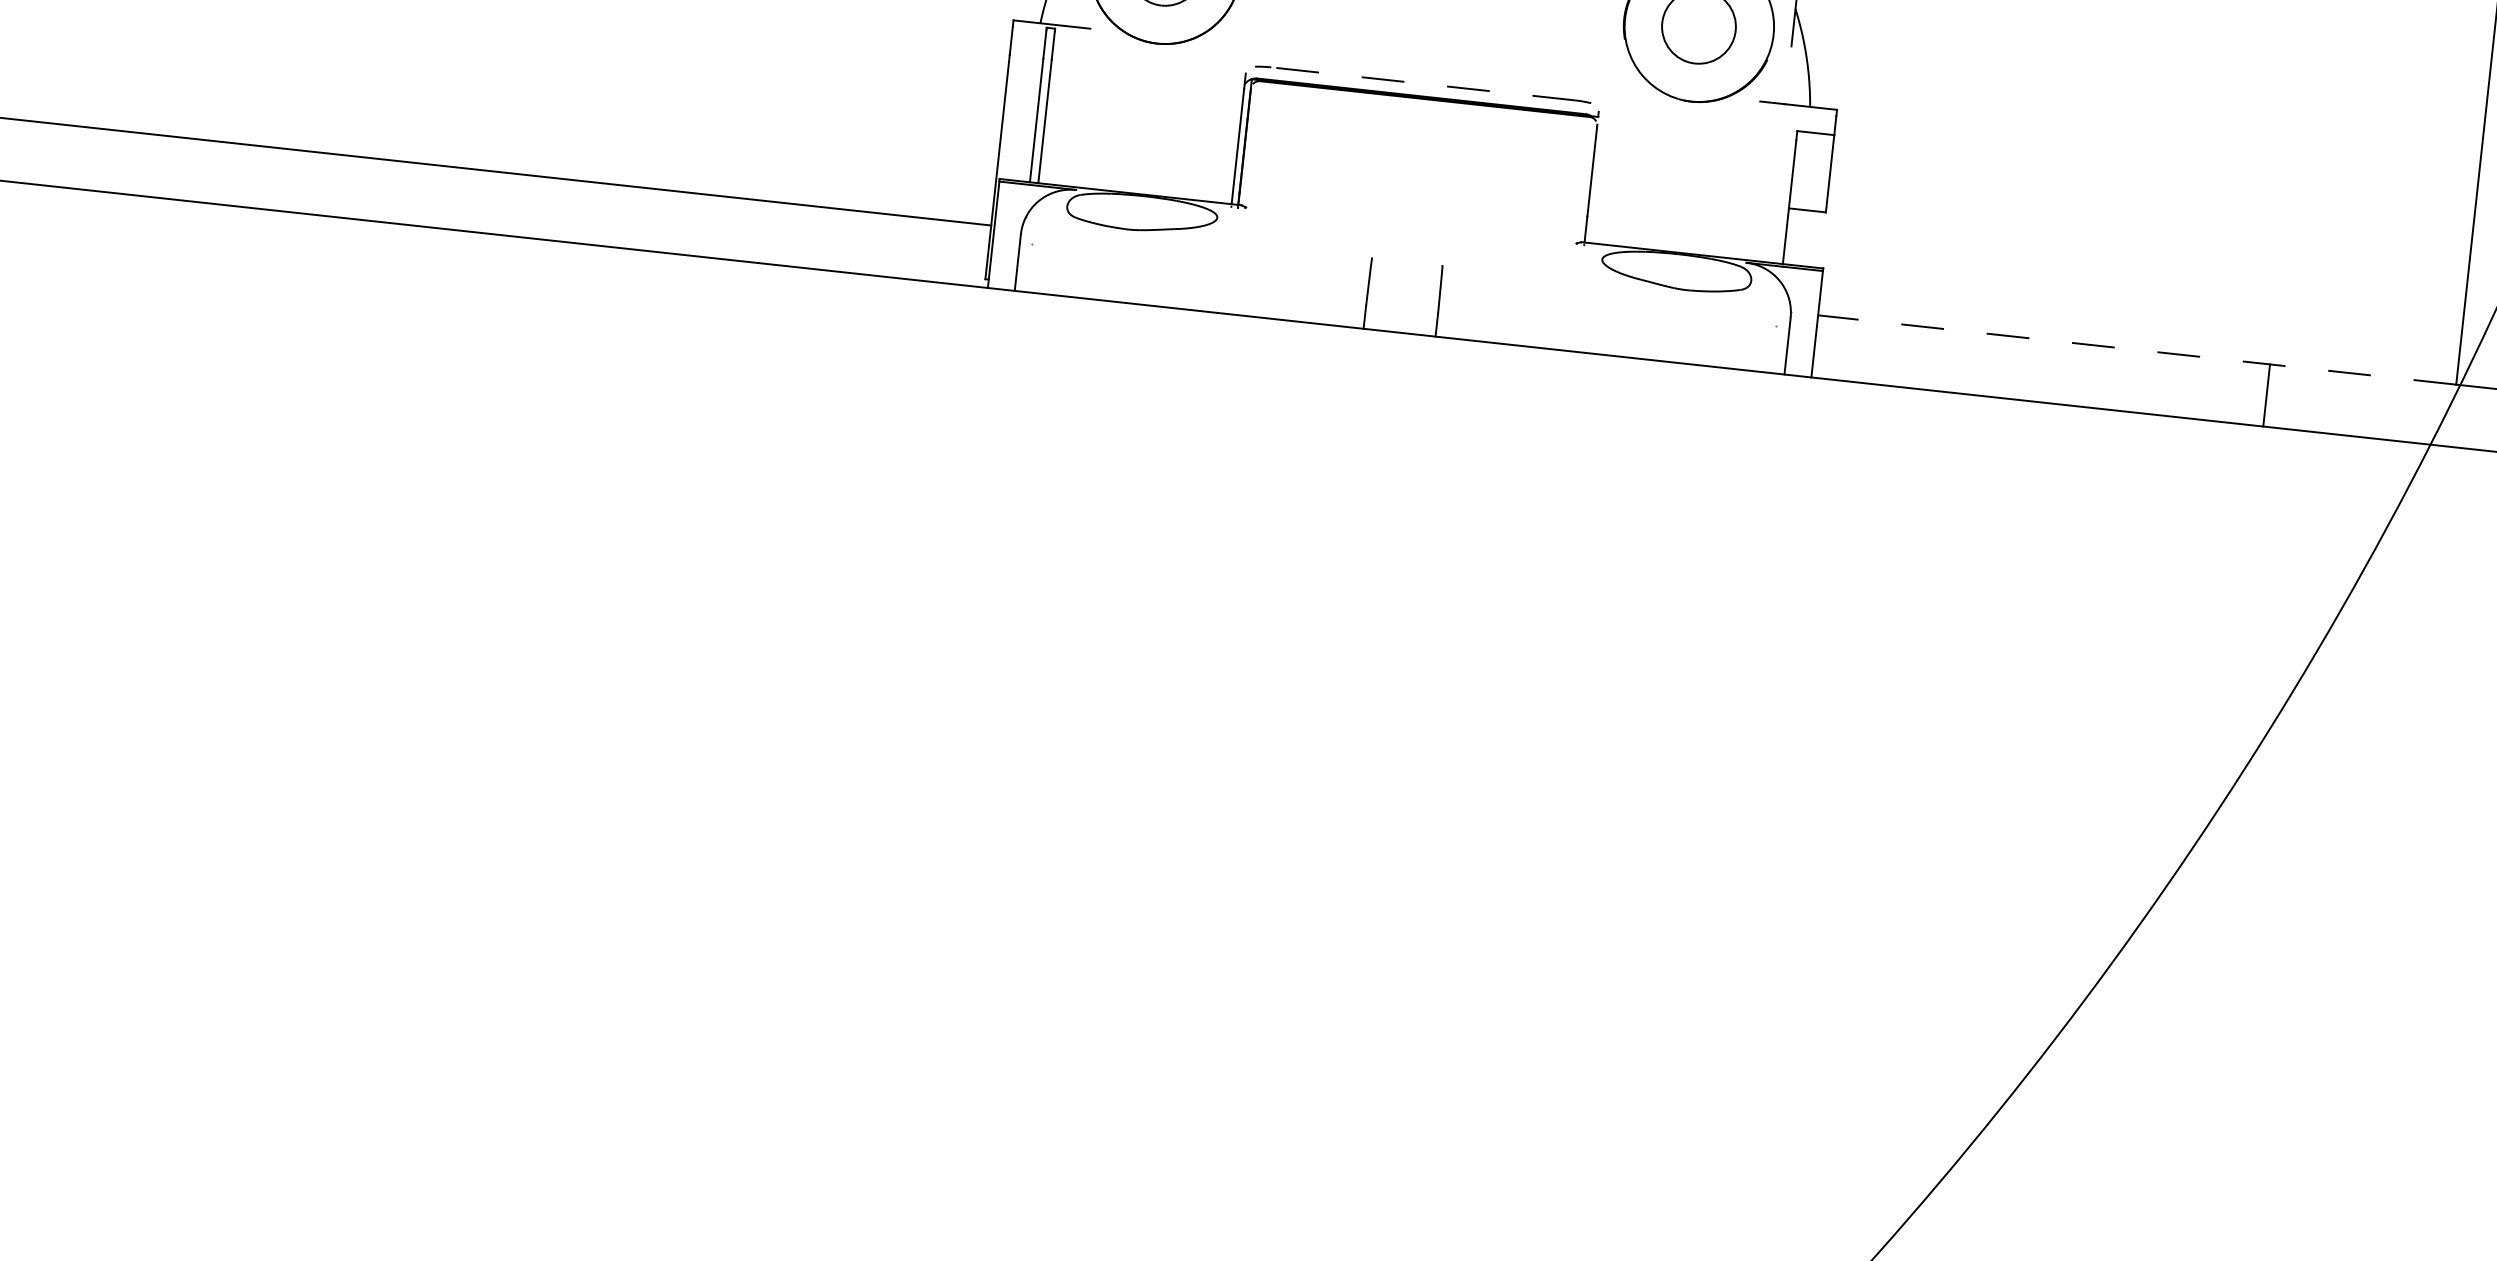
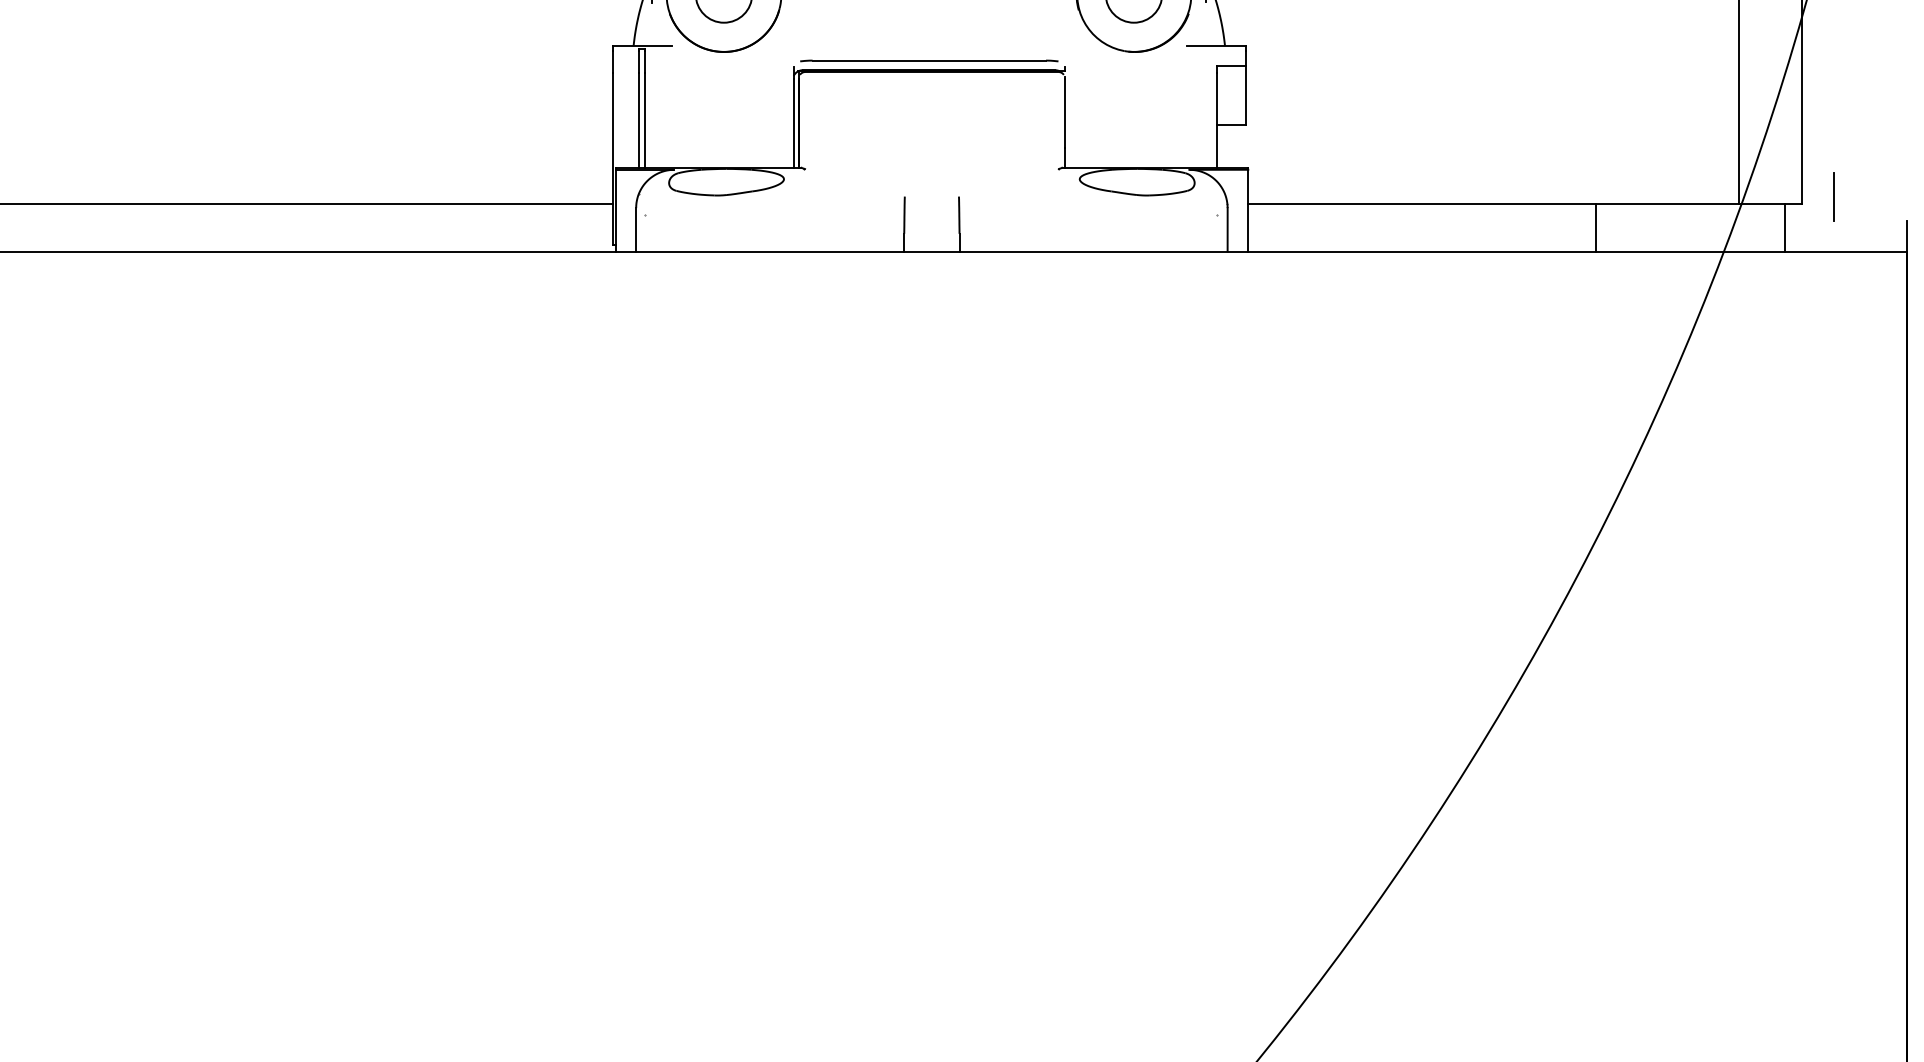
line: (1423, 83) -> (929, 60), dashed -> solid
line: (2136, 349) -> (1492, 203), dashed -> solid

